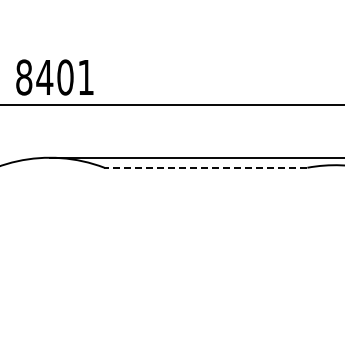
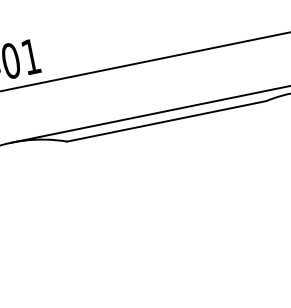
line: (205, 167) -> (166, 121), dashed -> solid

